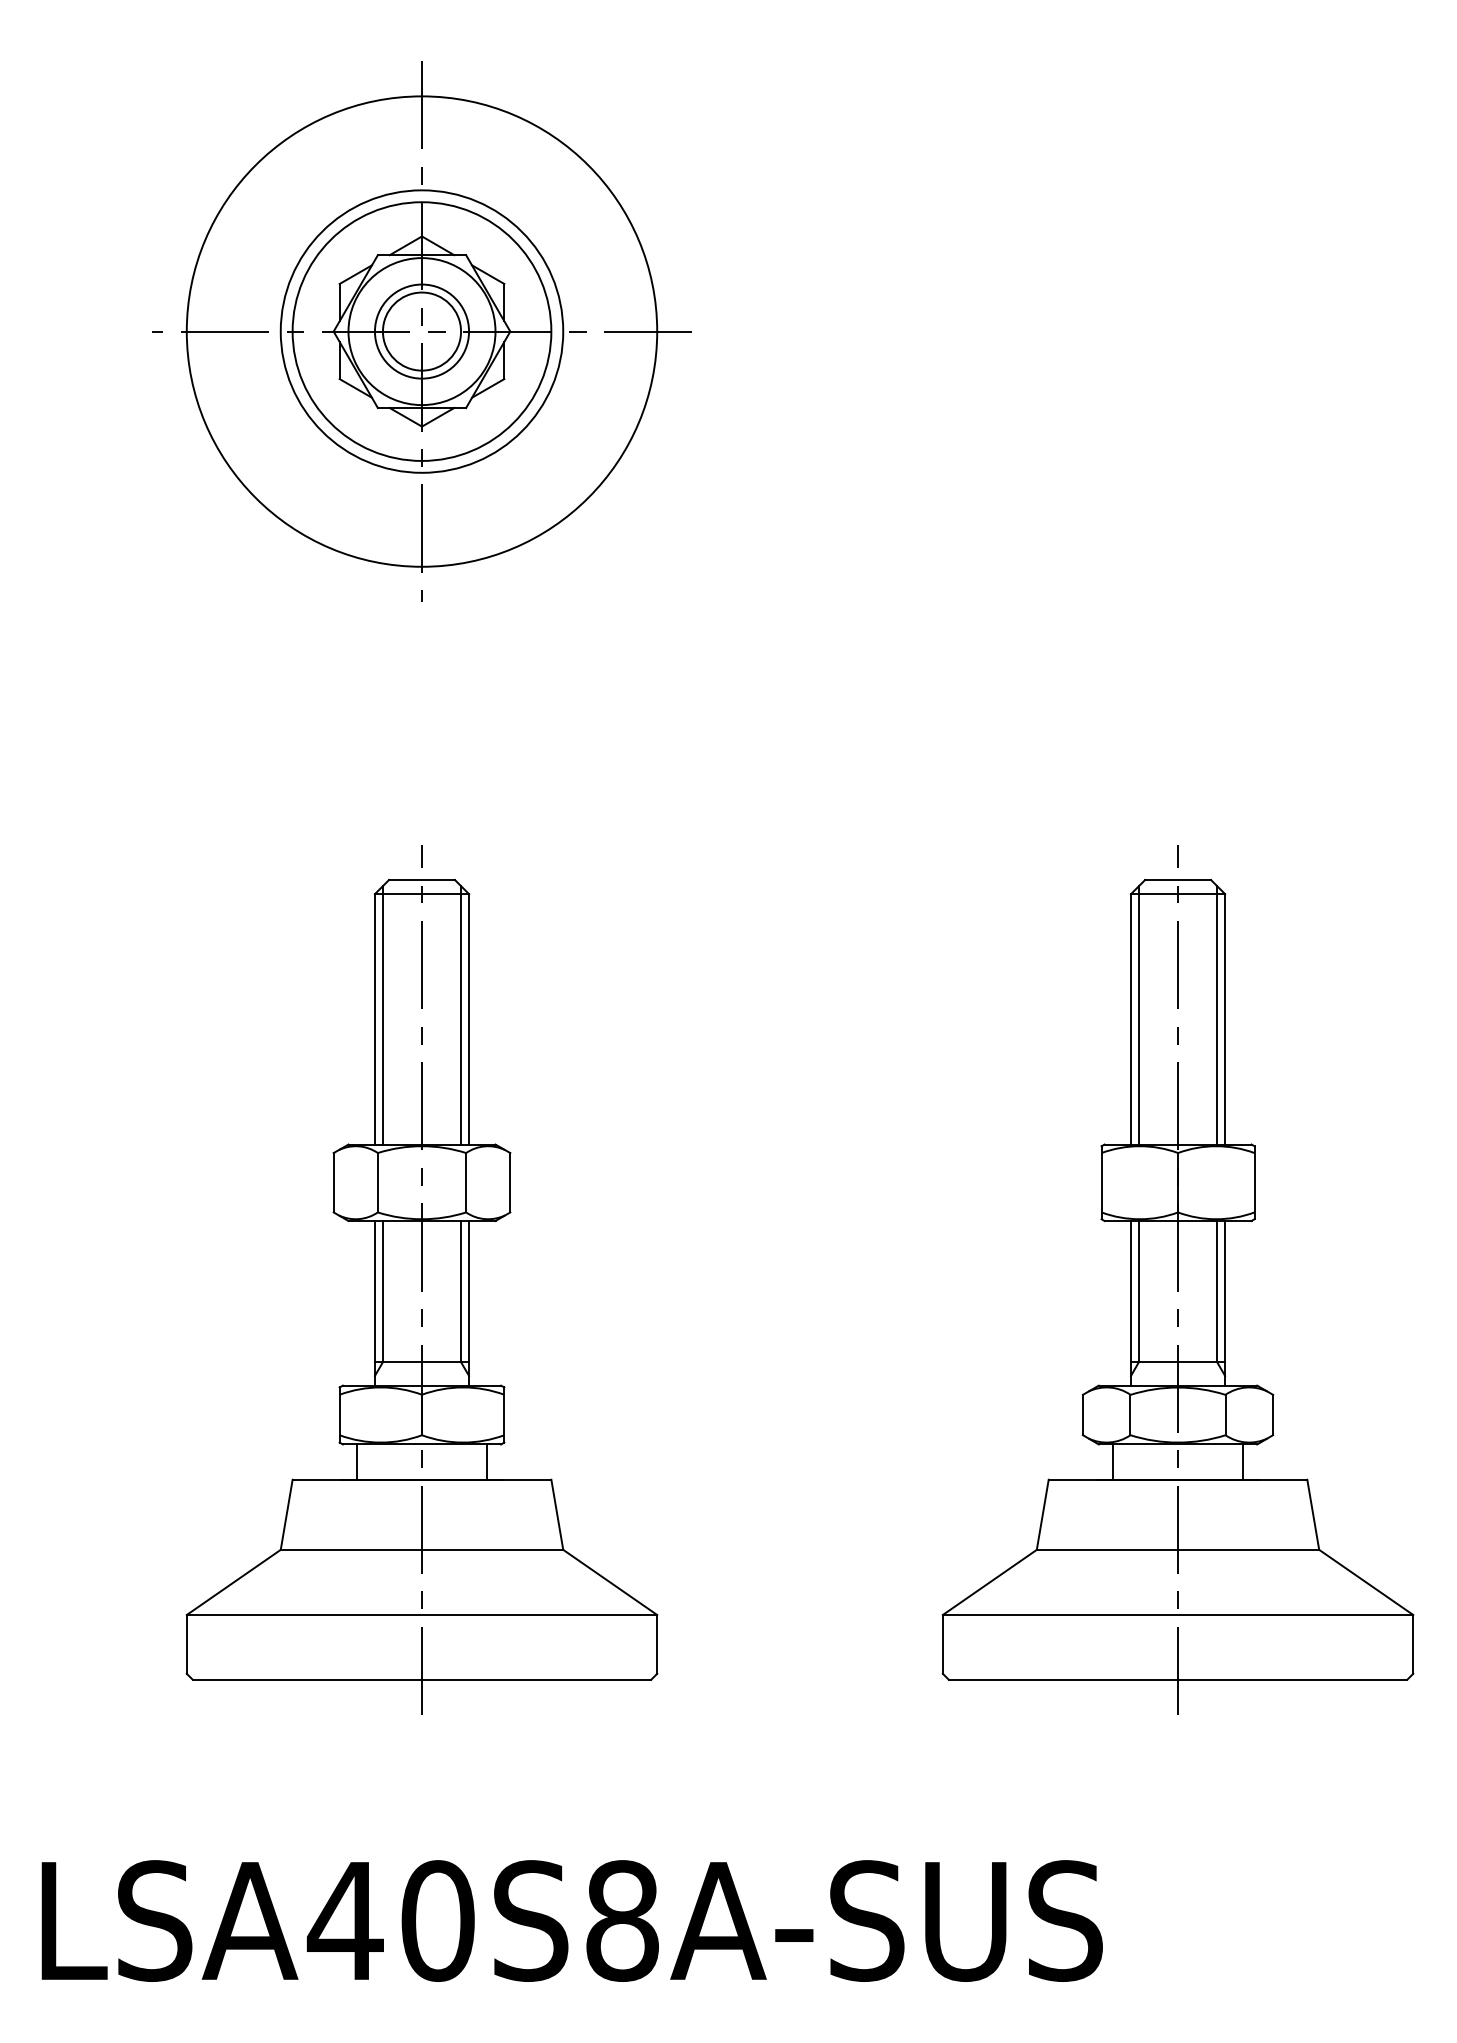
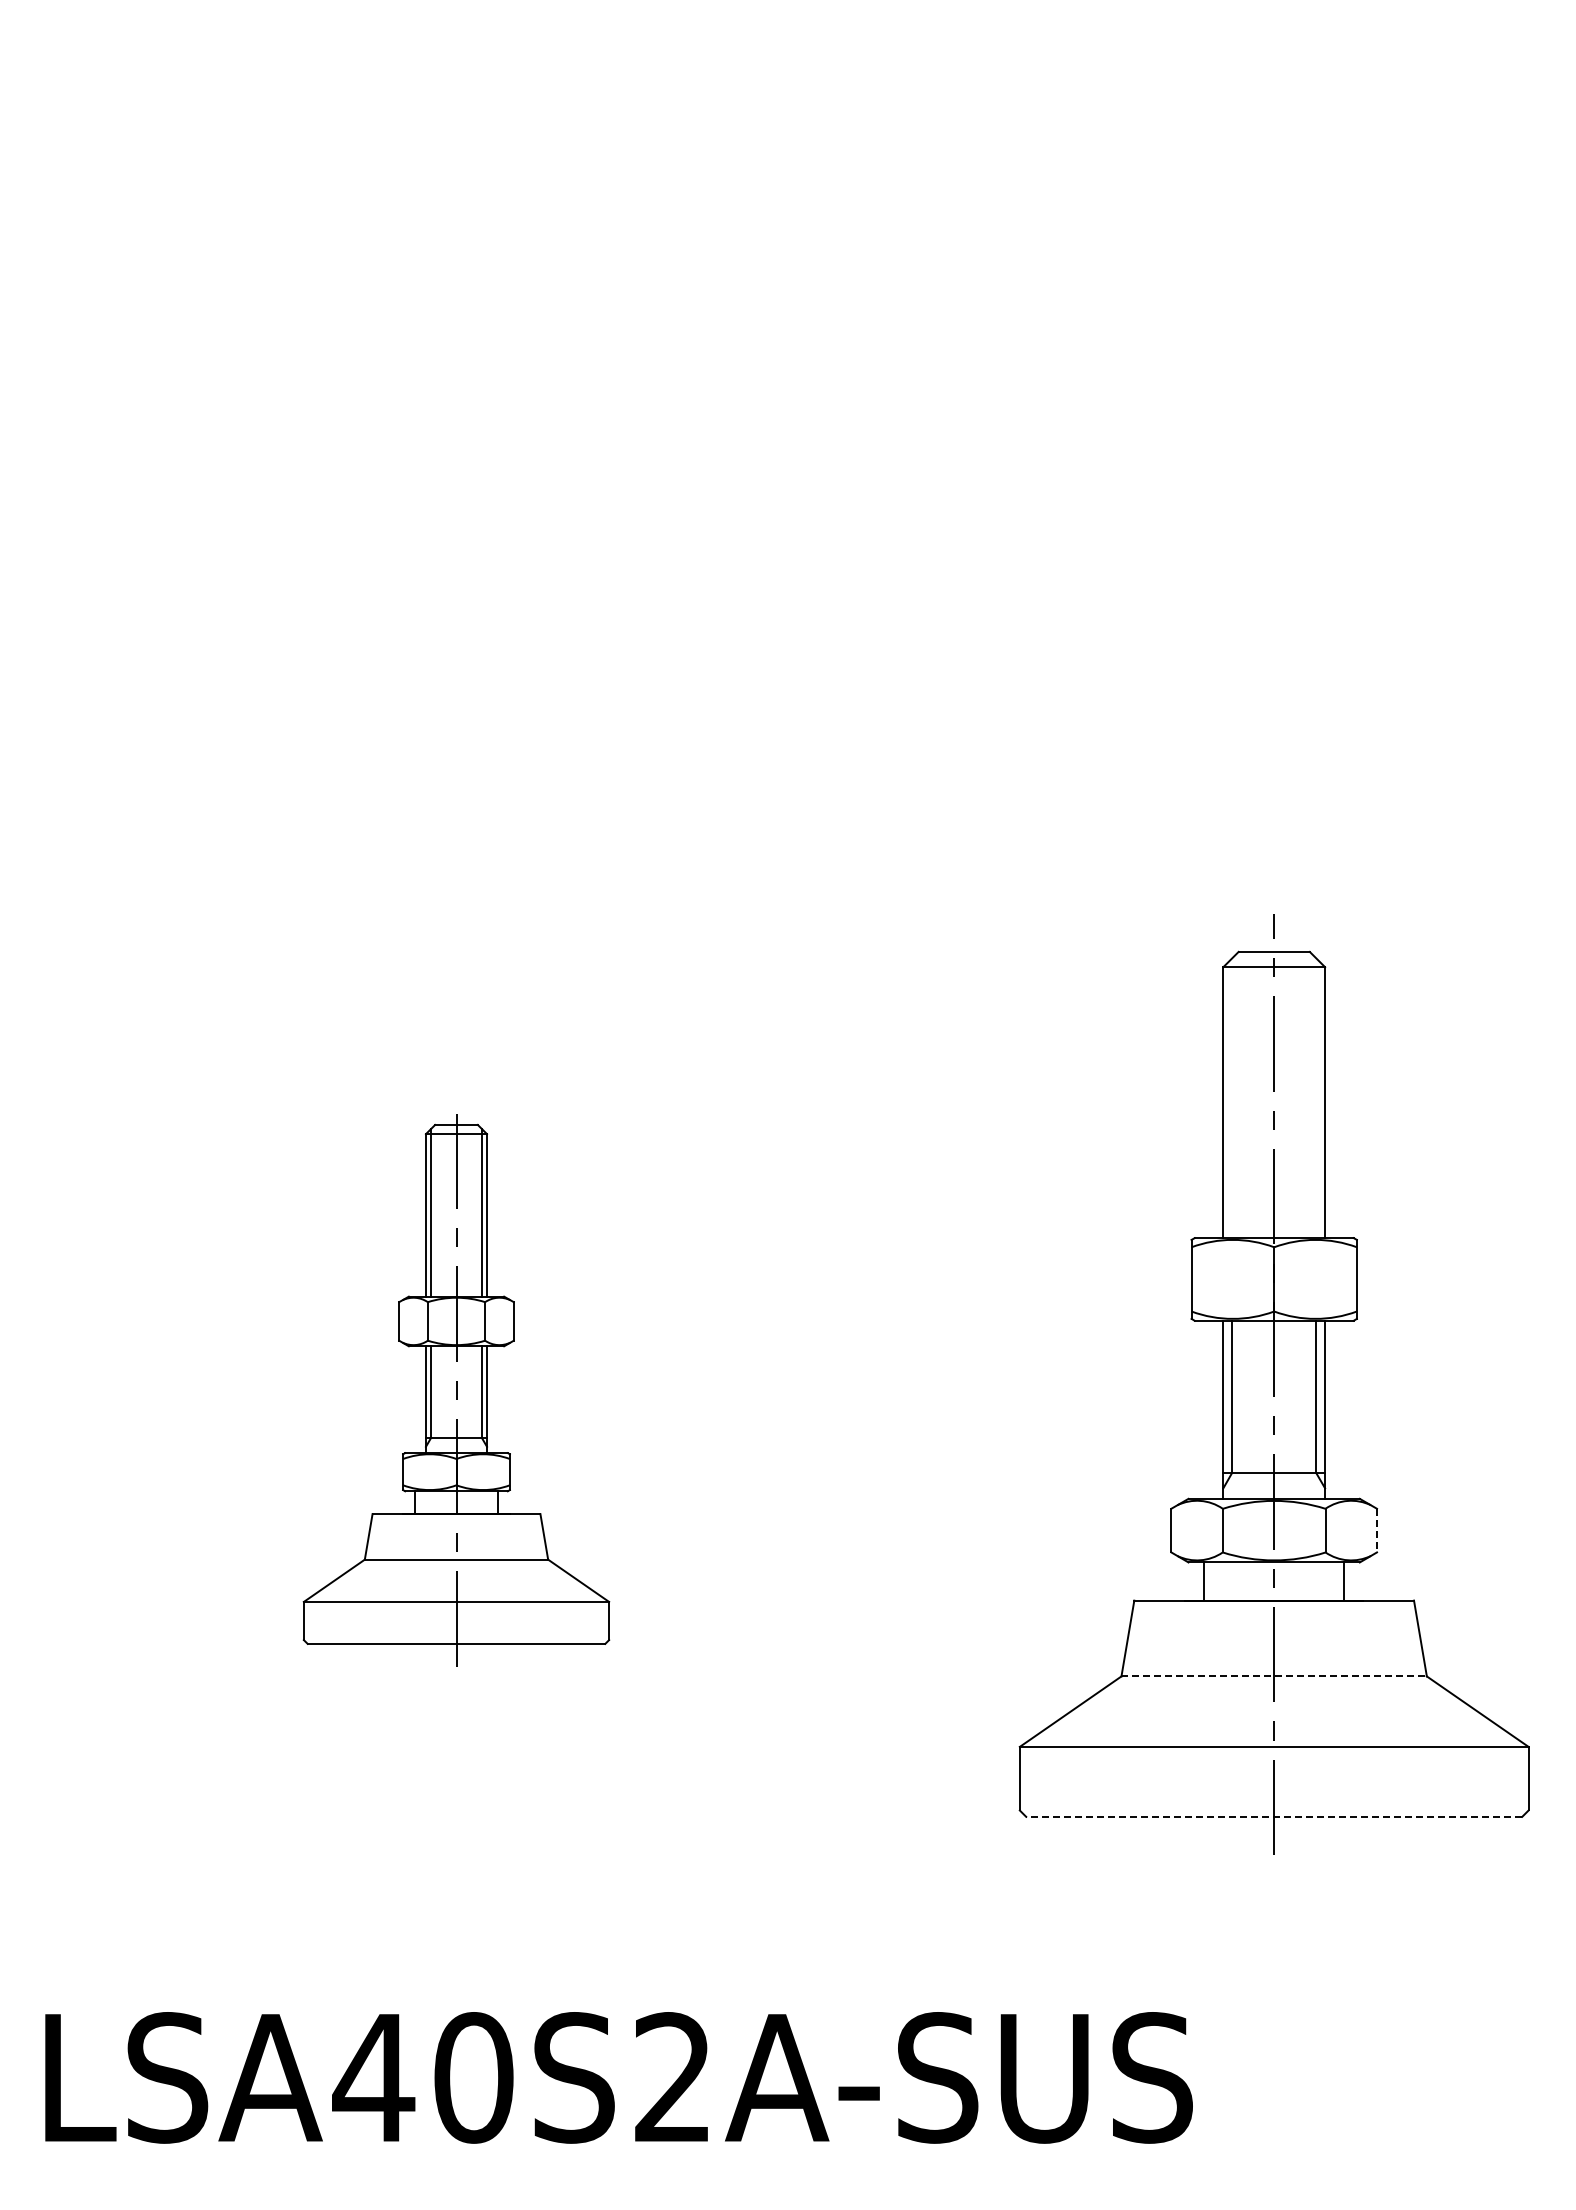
part: (421, 331) -> (456, 358), removed
line: (1138, 1015) -> (1231, 1098), removed
line: (1217, 1015) -> (1316, 1098), removed
part: (421, 1279) -> (456, 1384), size x0.6
line: (1273, 1414) -> (1377, 1530), solid -> dashed
line: (1178, 1549) -> (1274, 1676), solid -> dashed
line: (1177, 1679) -> (1273, 1816), solid -> dashed
text: (622, 1920) -> (673, 2077), LSA40S8A-SUS -> LSA40S2A-SUS

